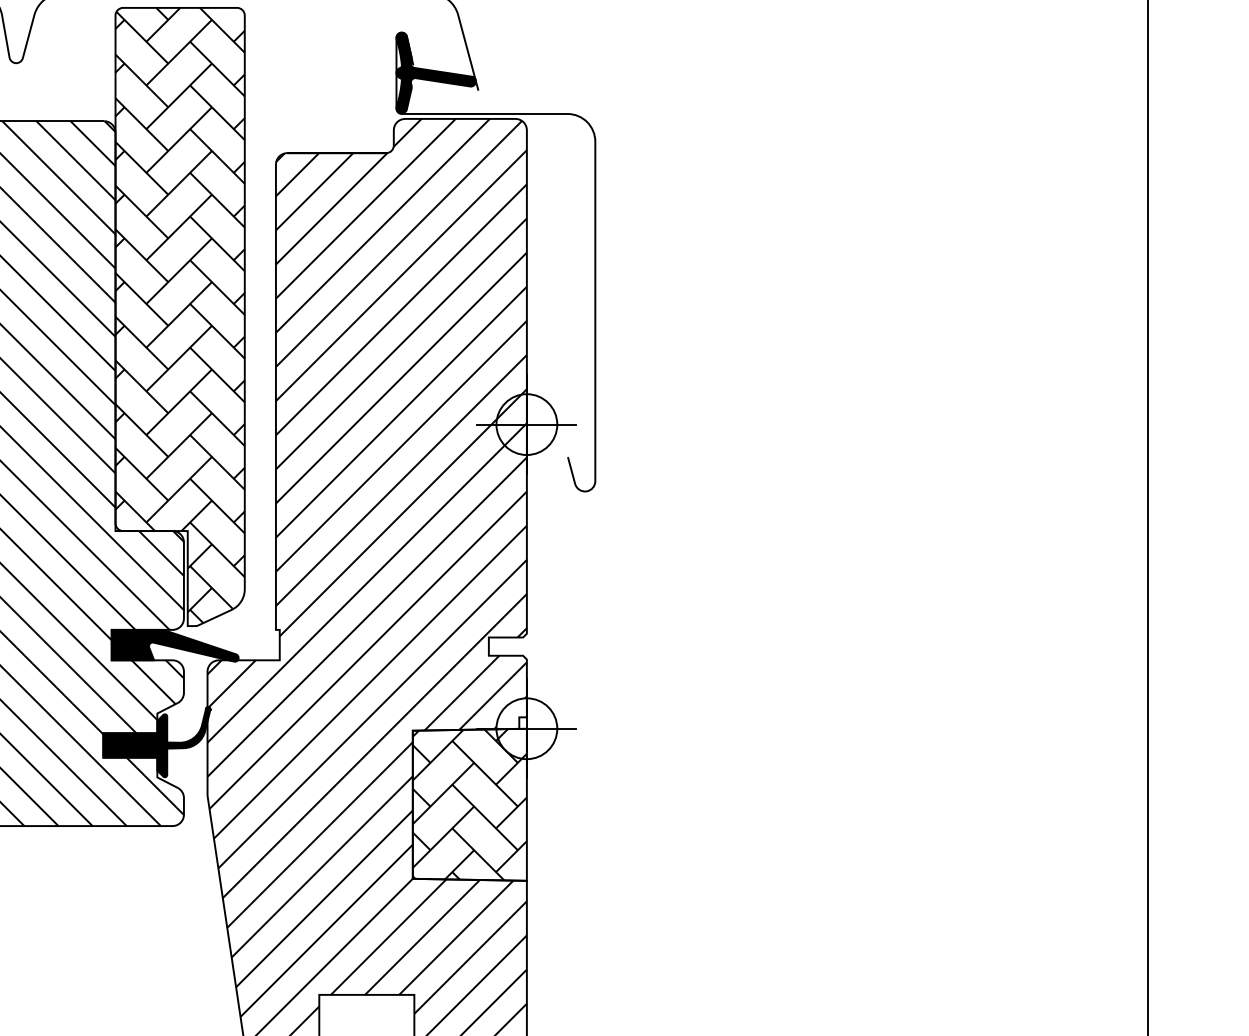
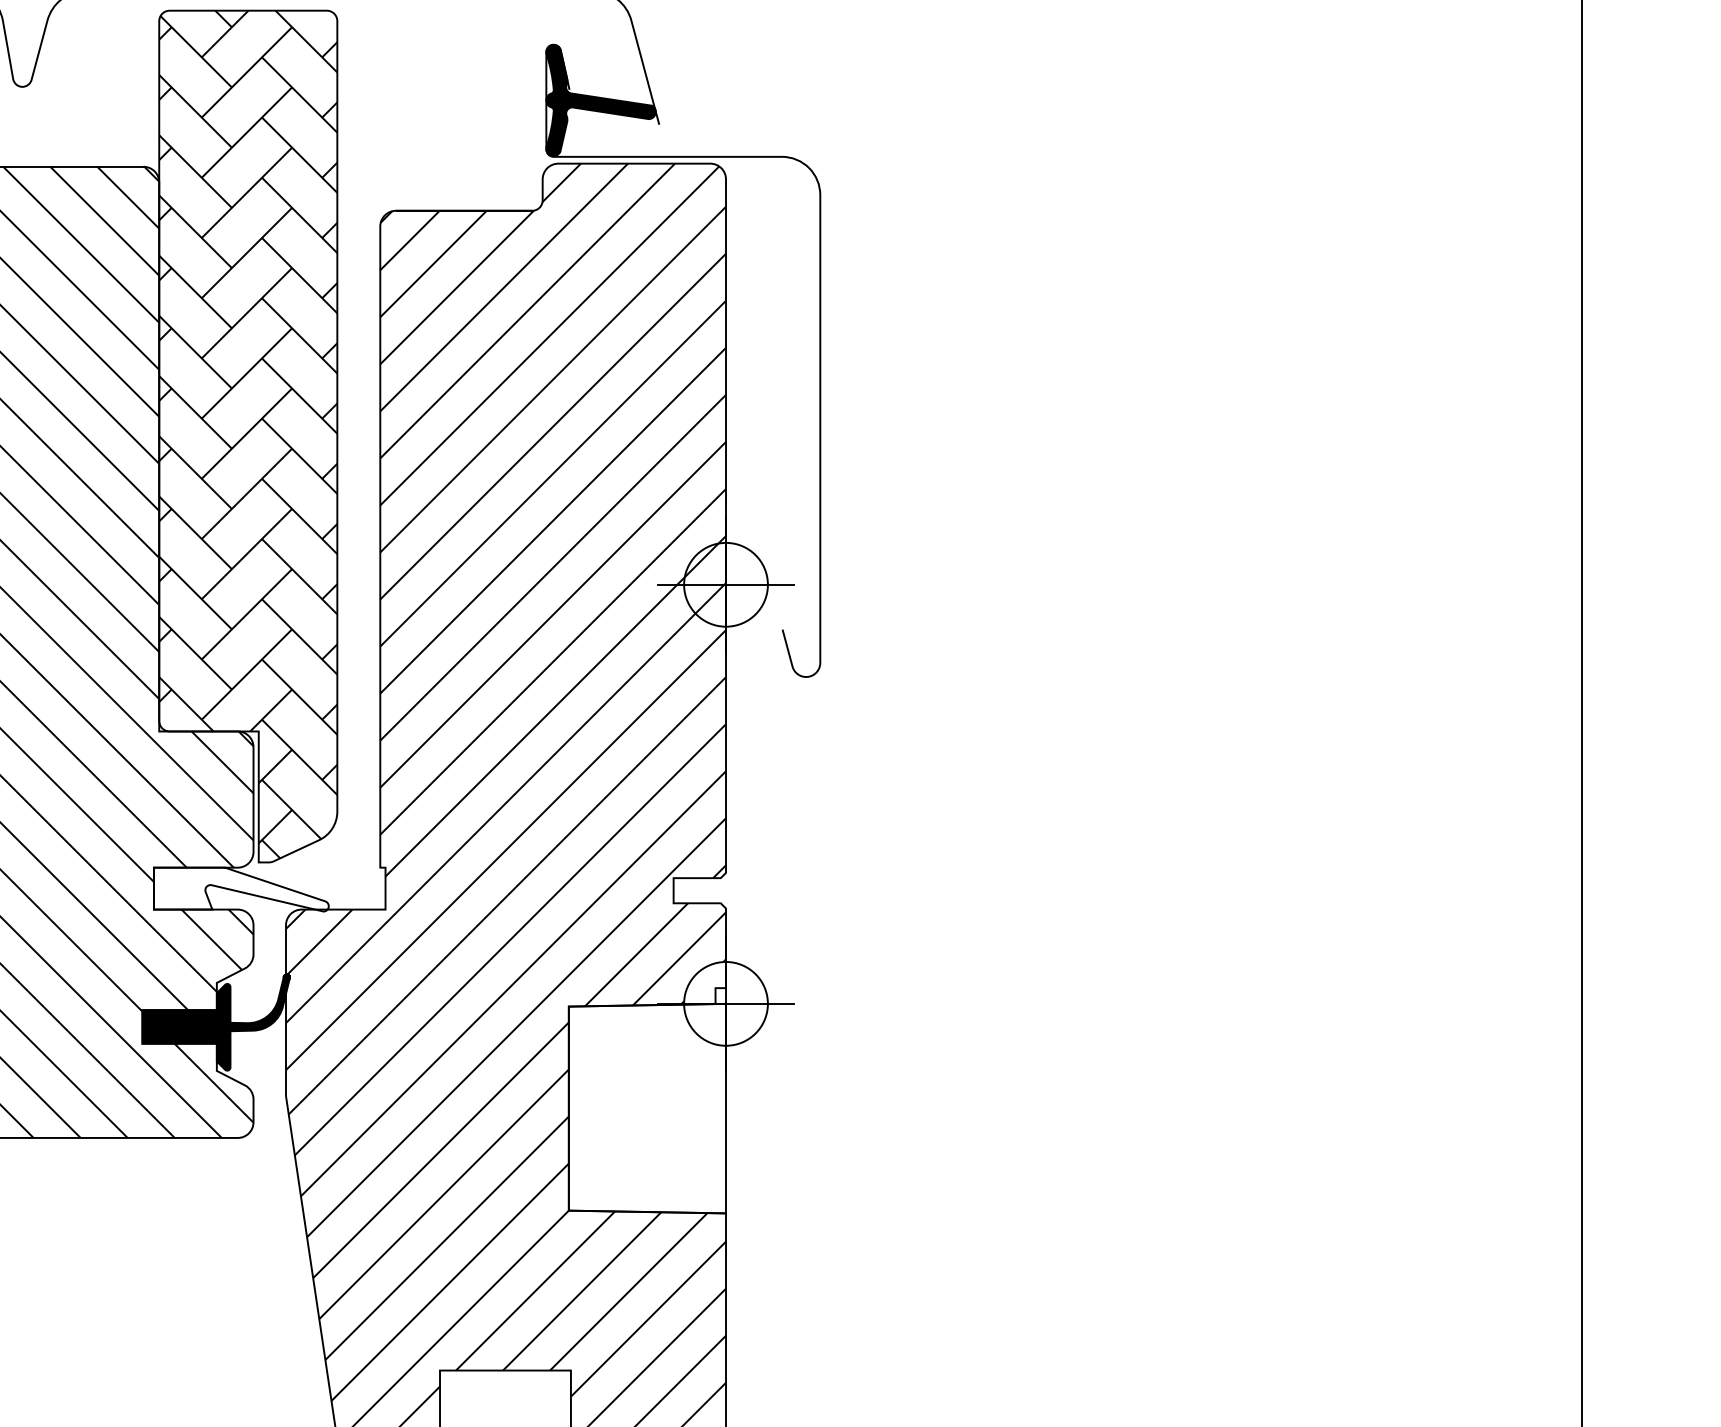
fill: (174, 645) -> (240, 889), removed
hatch: (469, 804) -> (646, 1108), removed

